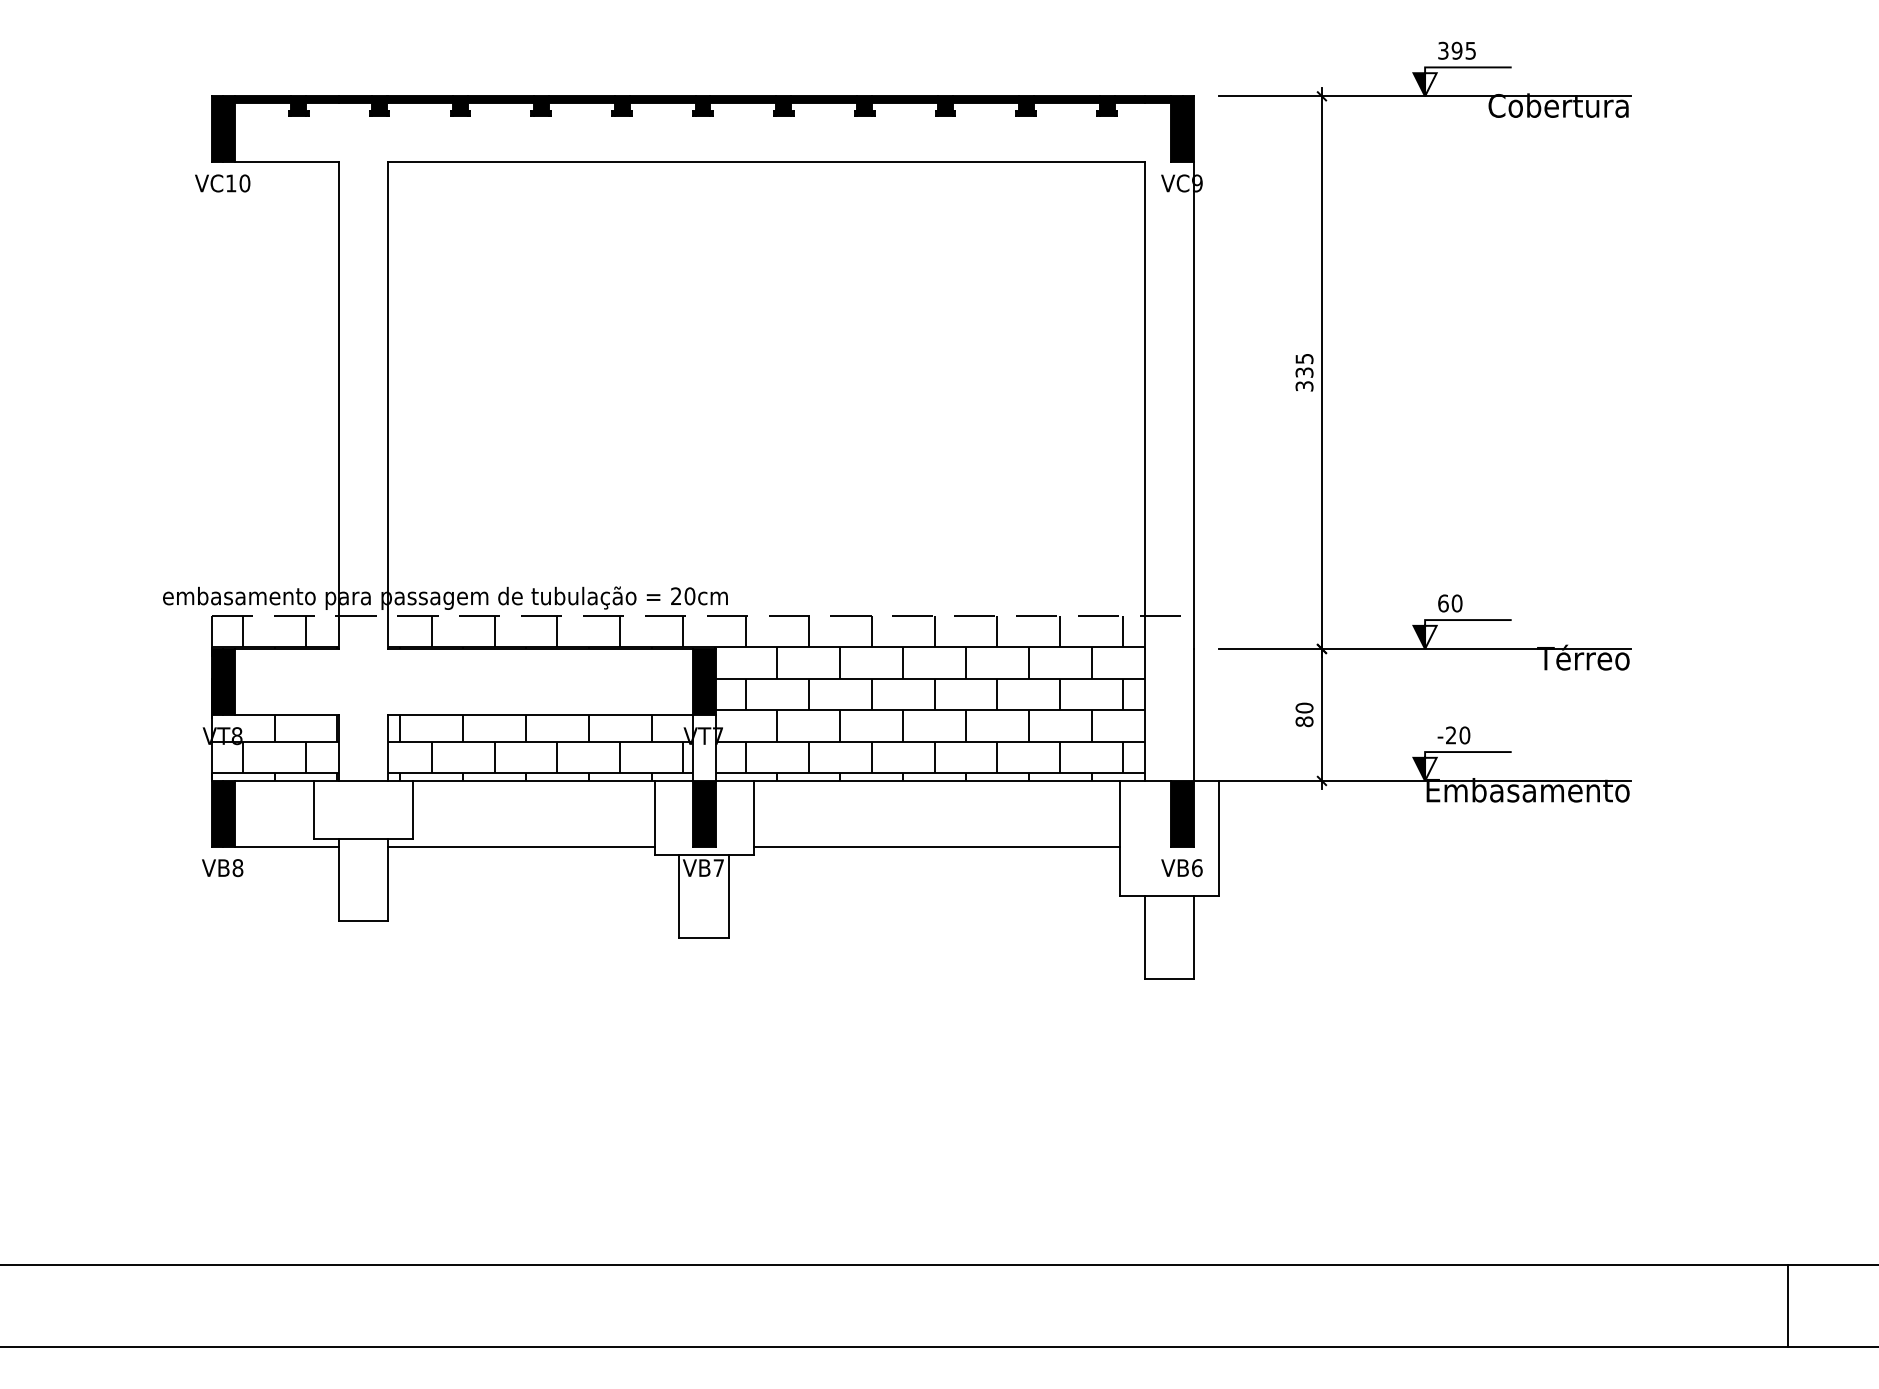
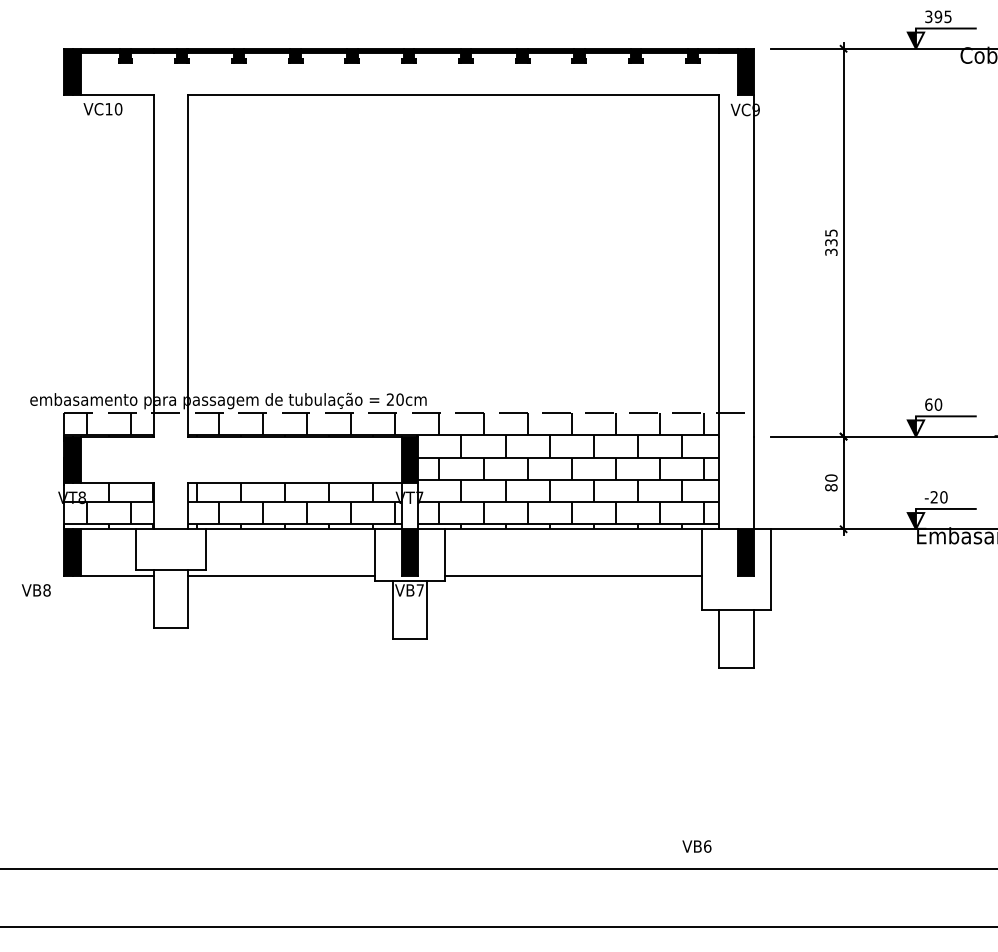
text: (222, 183) -> (102, 109), moved
text: (222, 868) -> (36, 590), moved
text: (1181, 868) -> (696, 846), moved

